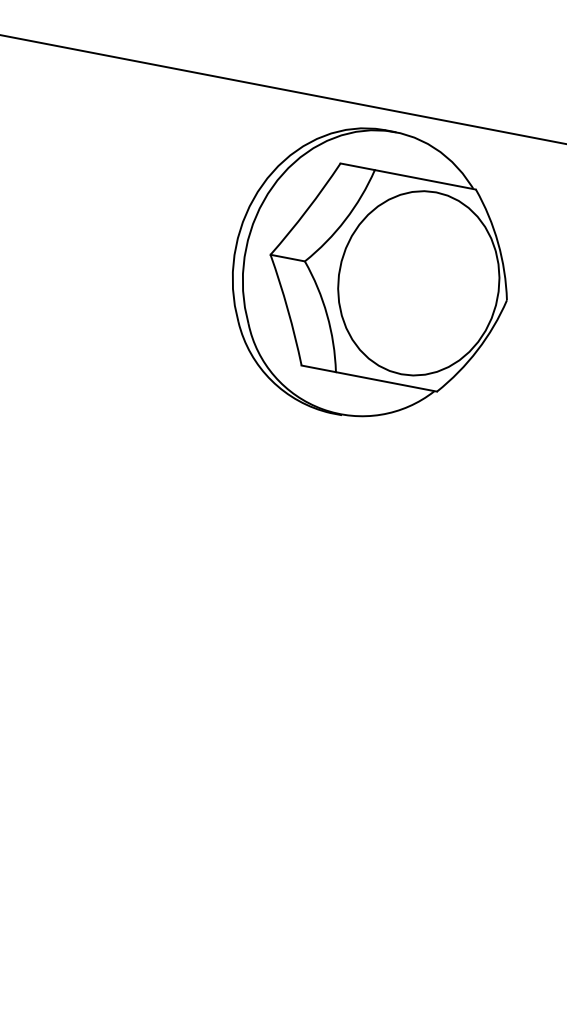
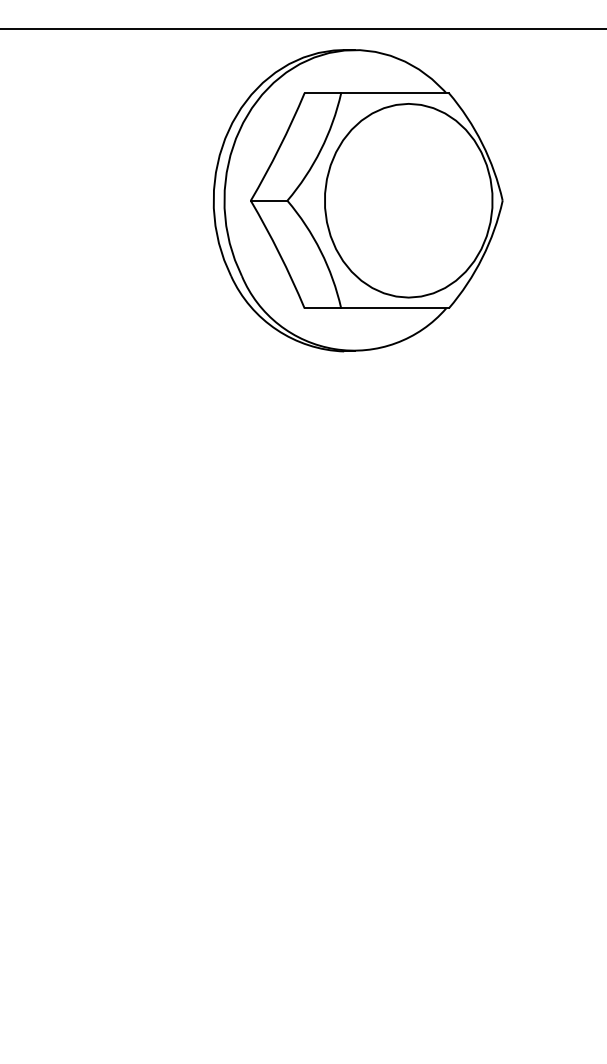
part: (370, 273) -> (357, 200), moved

